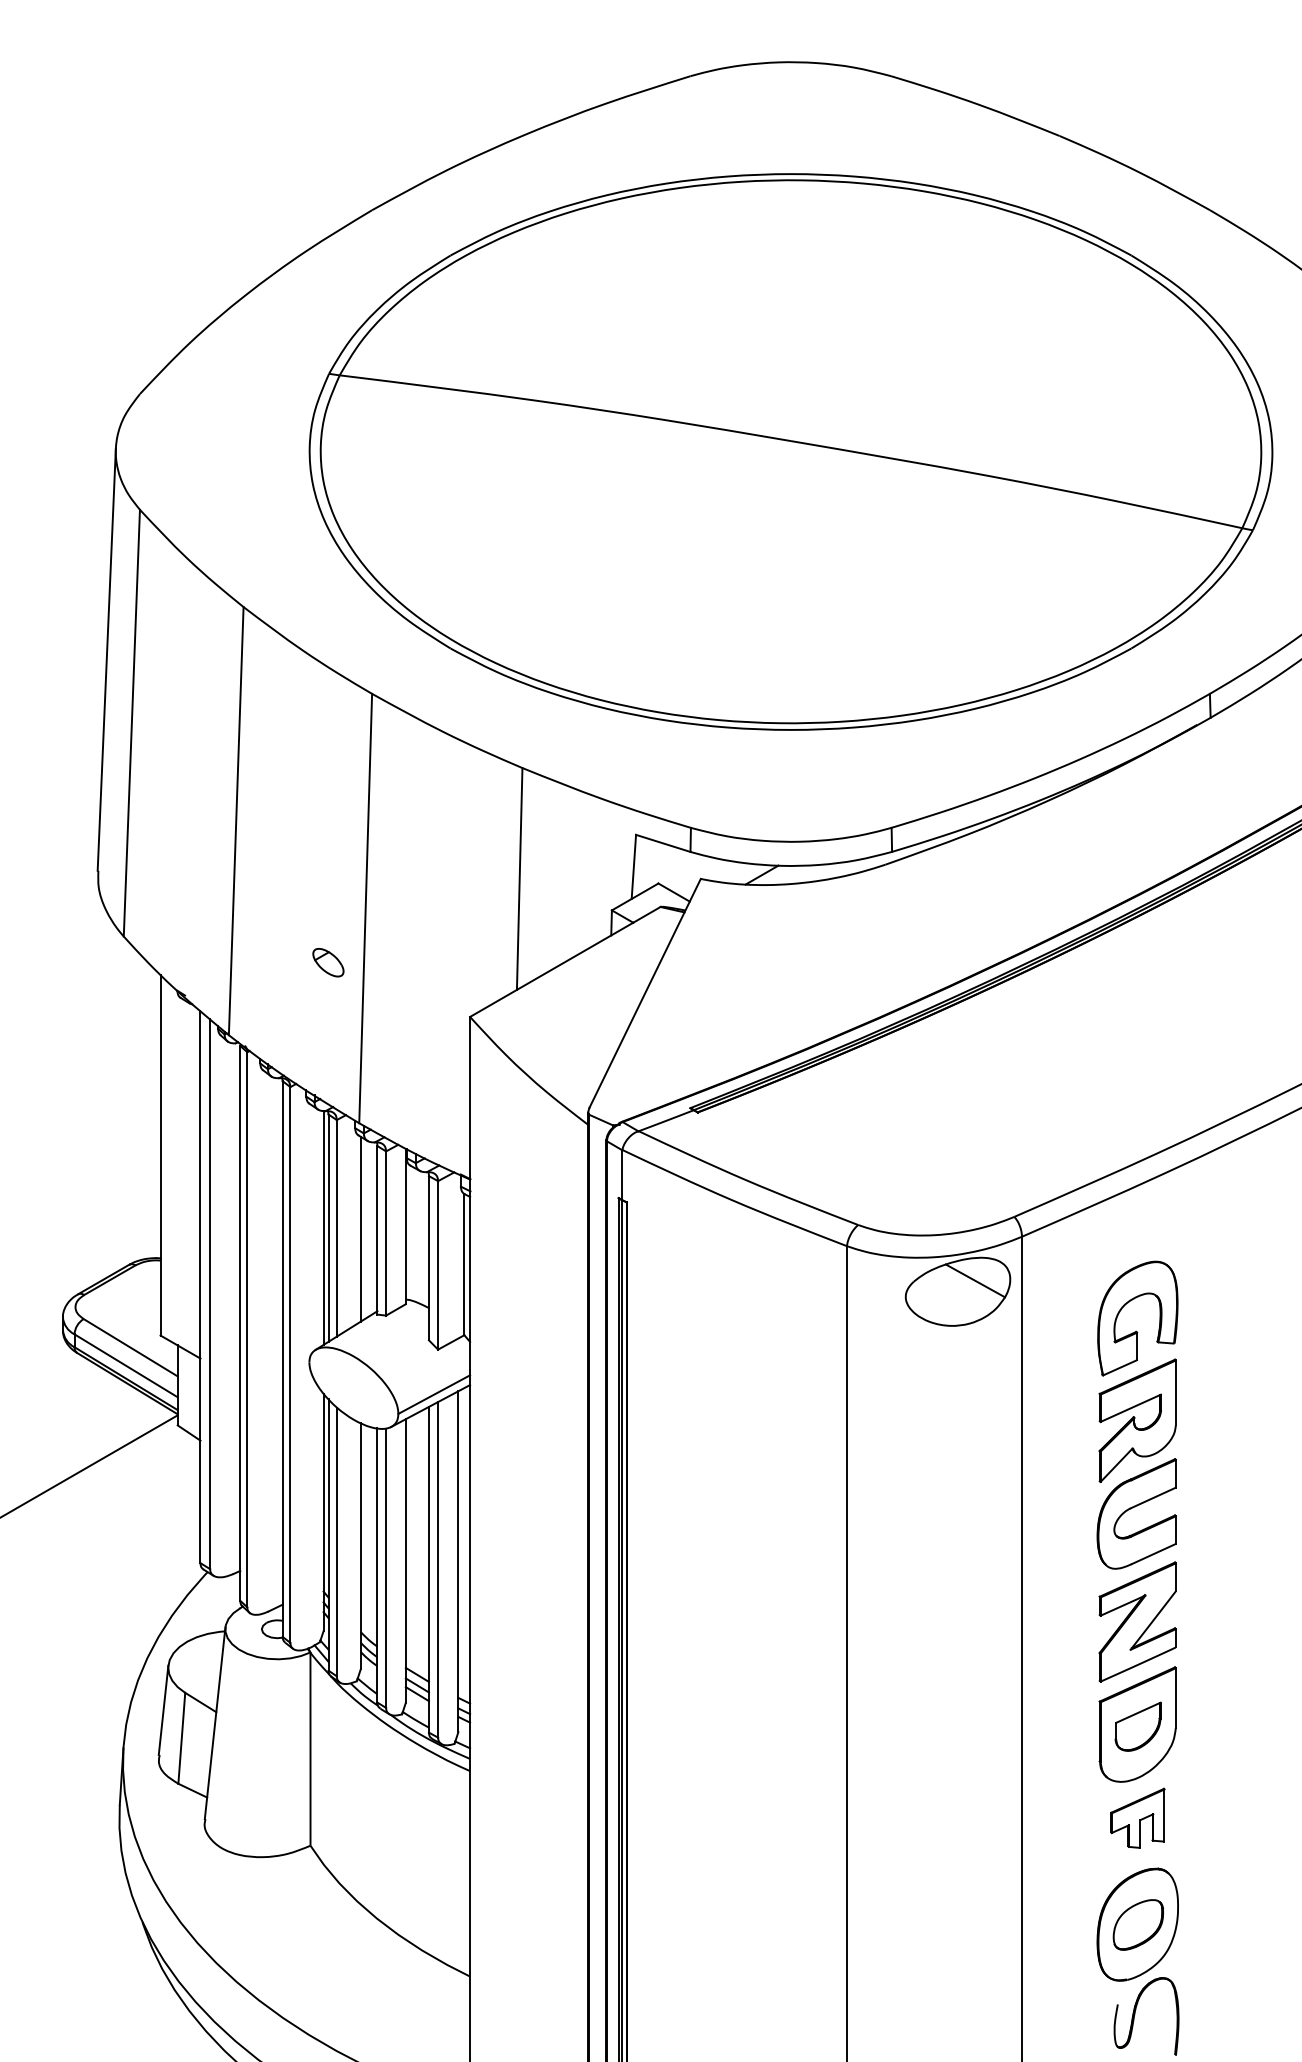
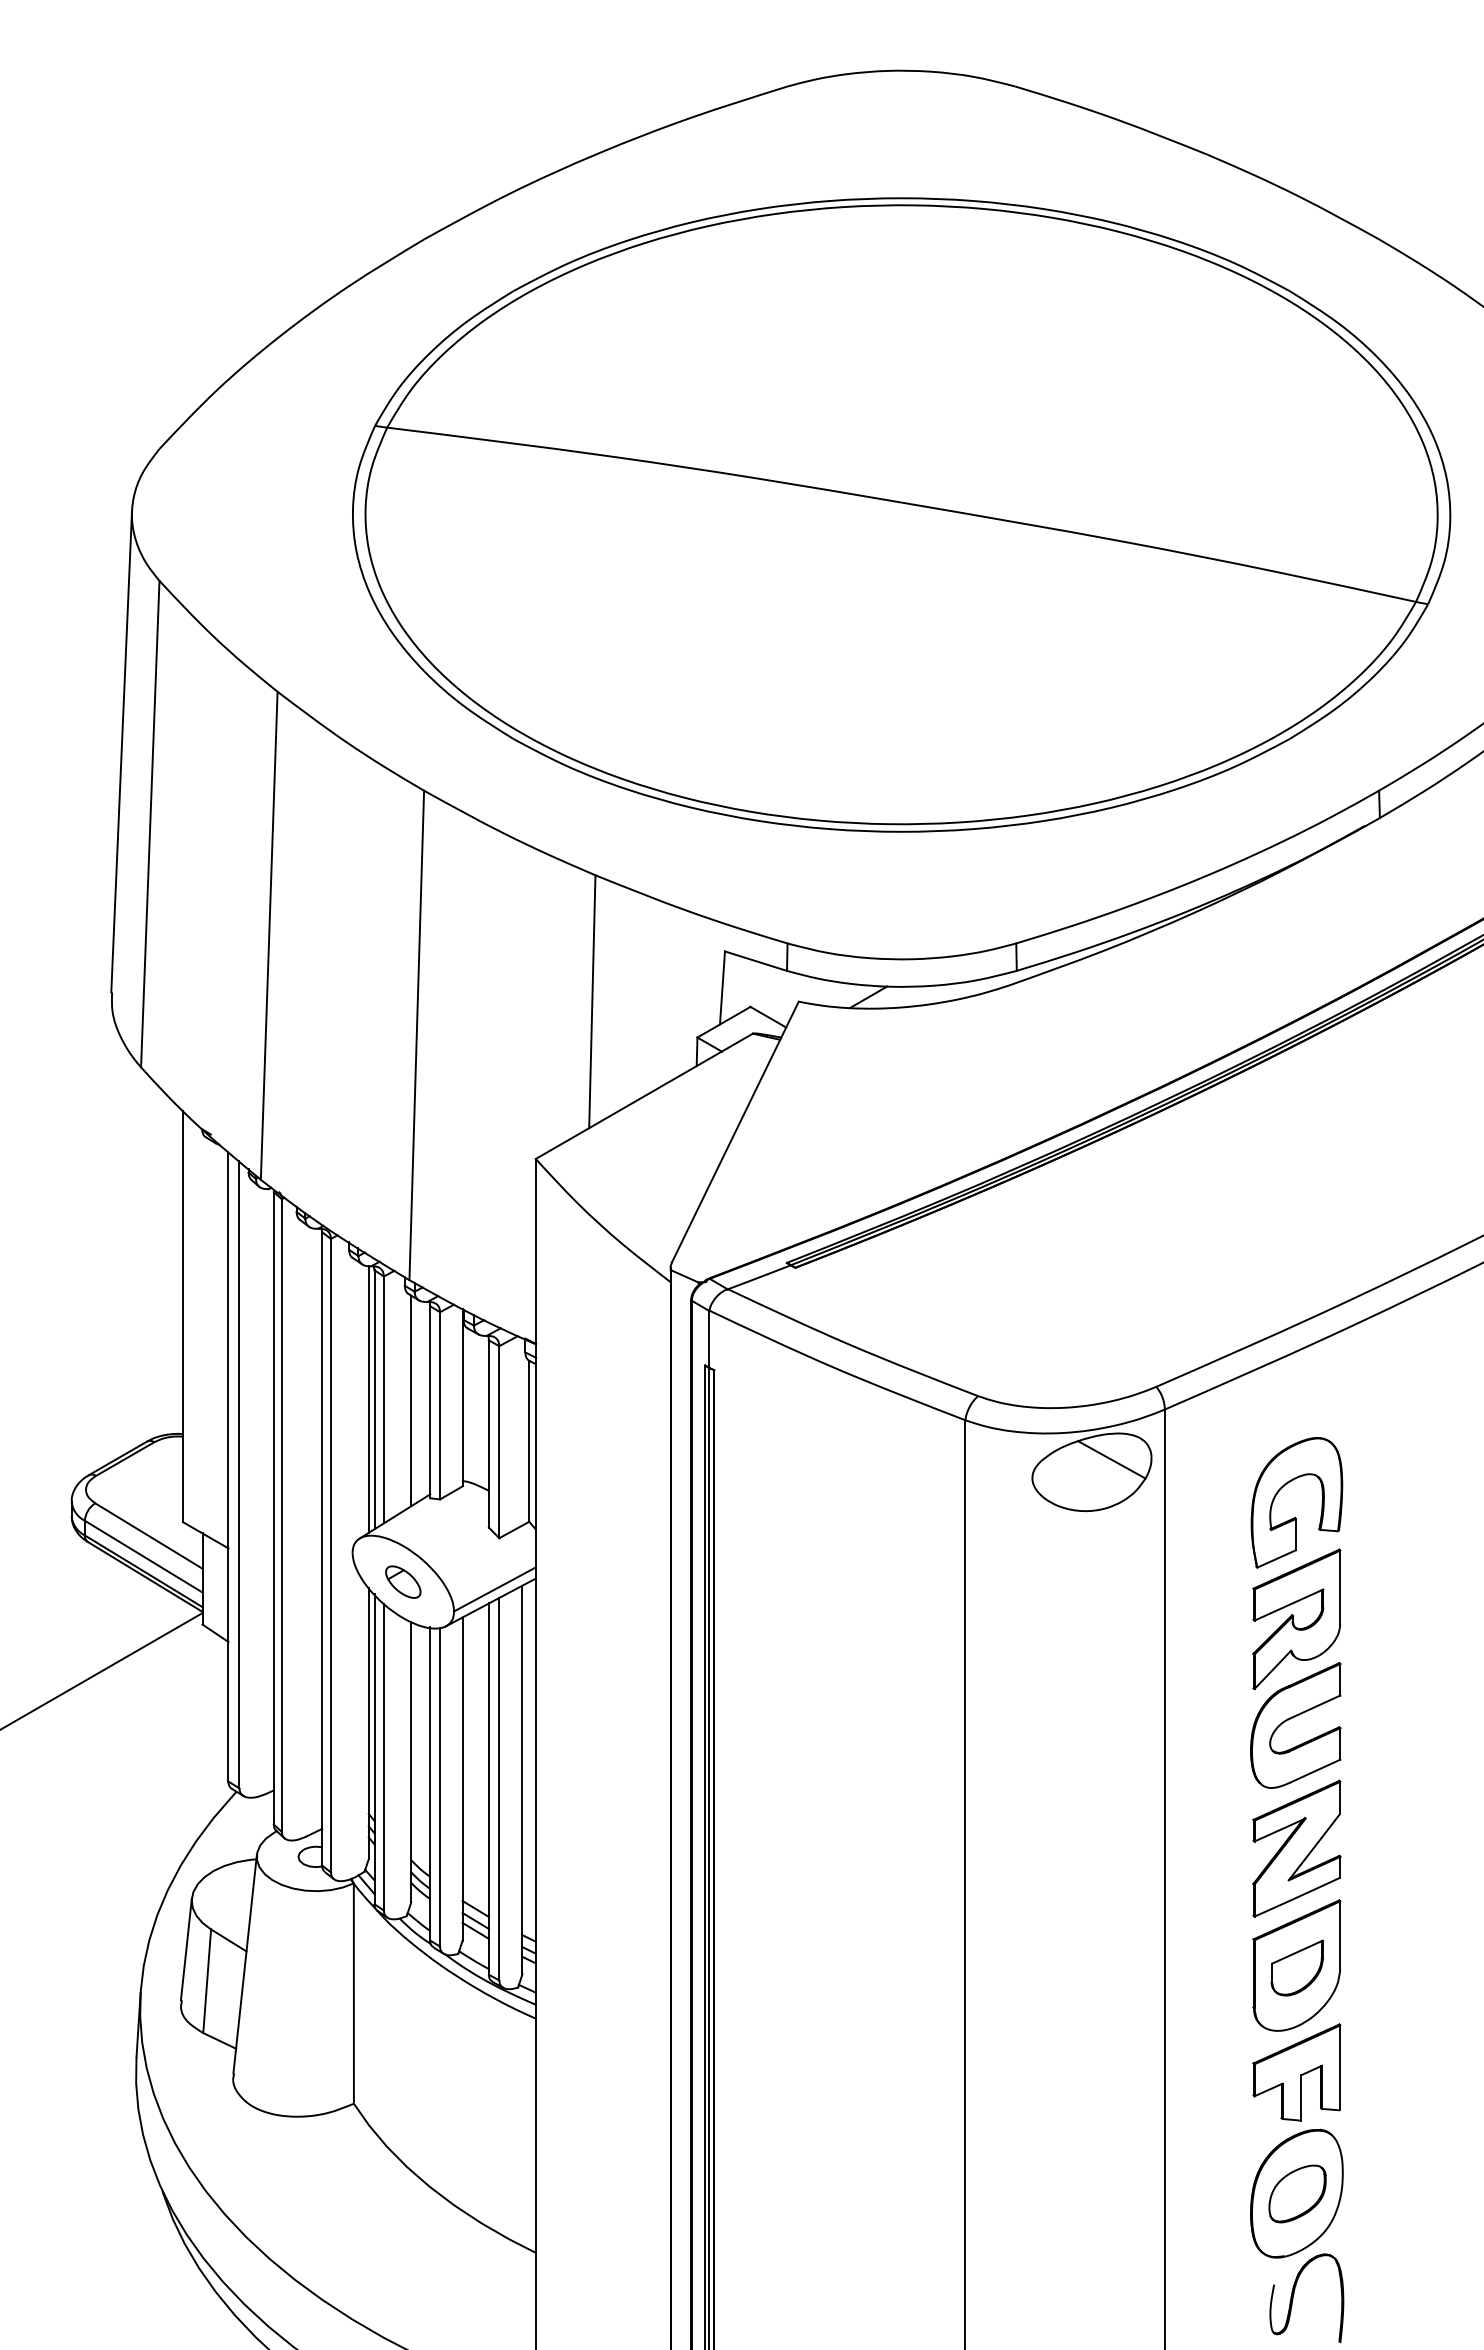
part: (328, 962) -> (403, 1581), moved
part: (1137, 1818) -> (1296, 2072), size x1.43

